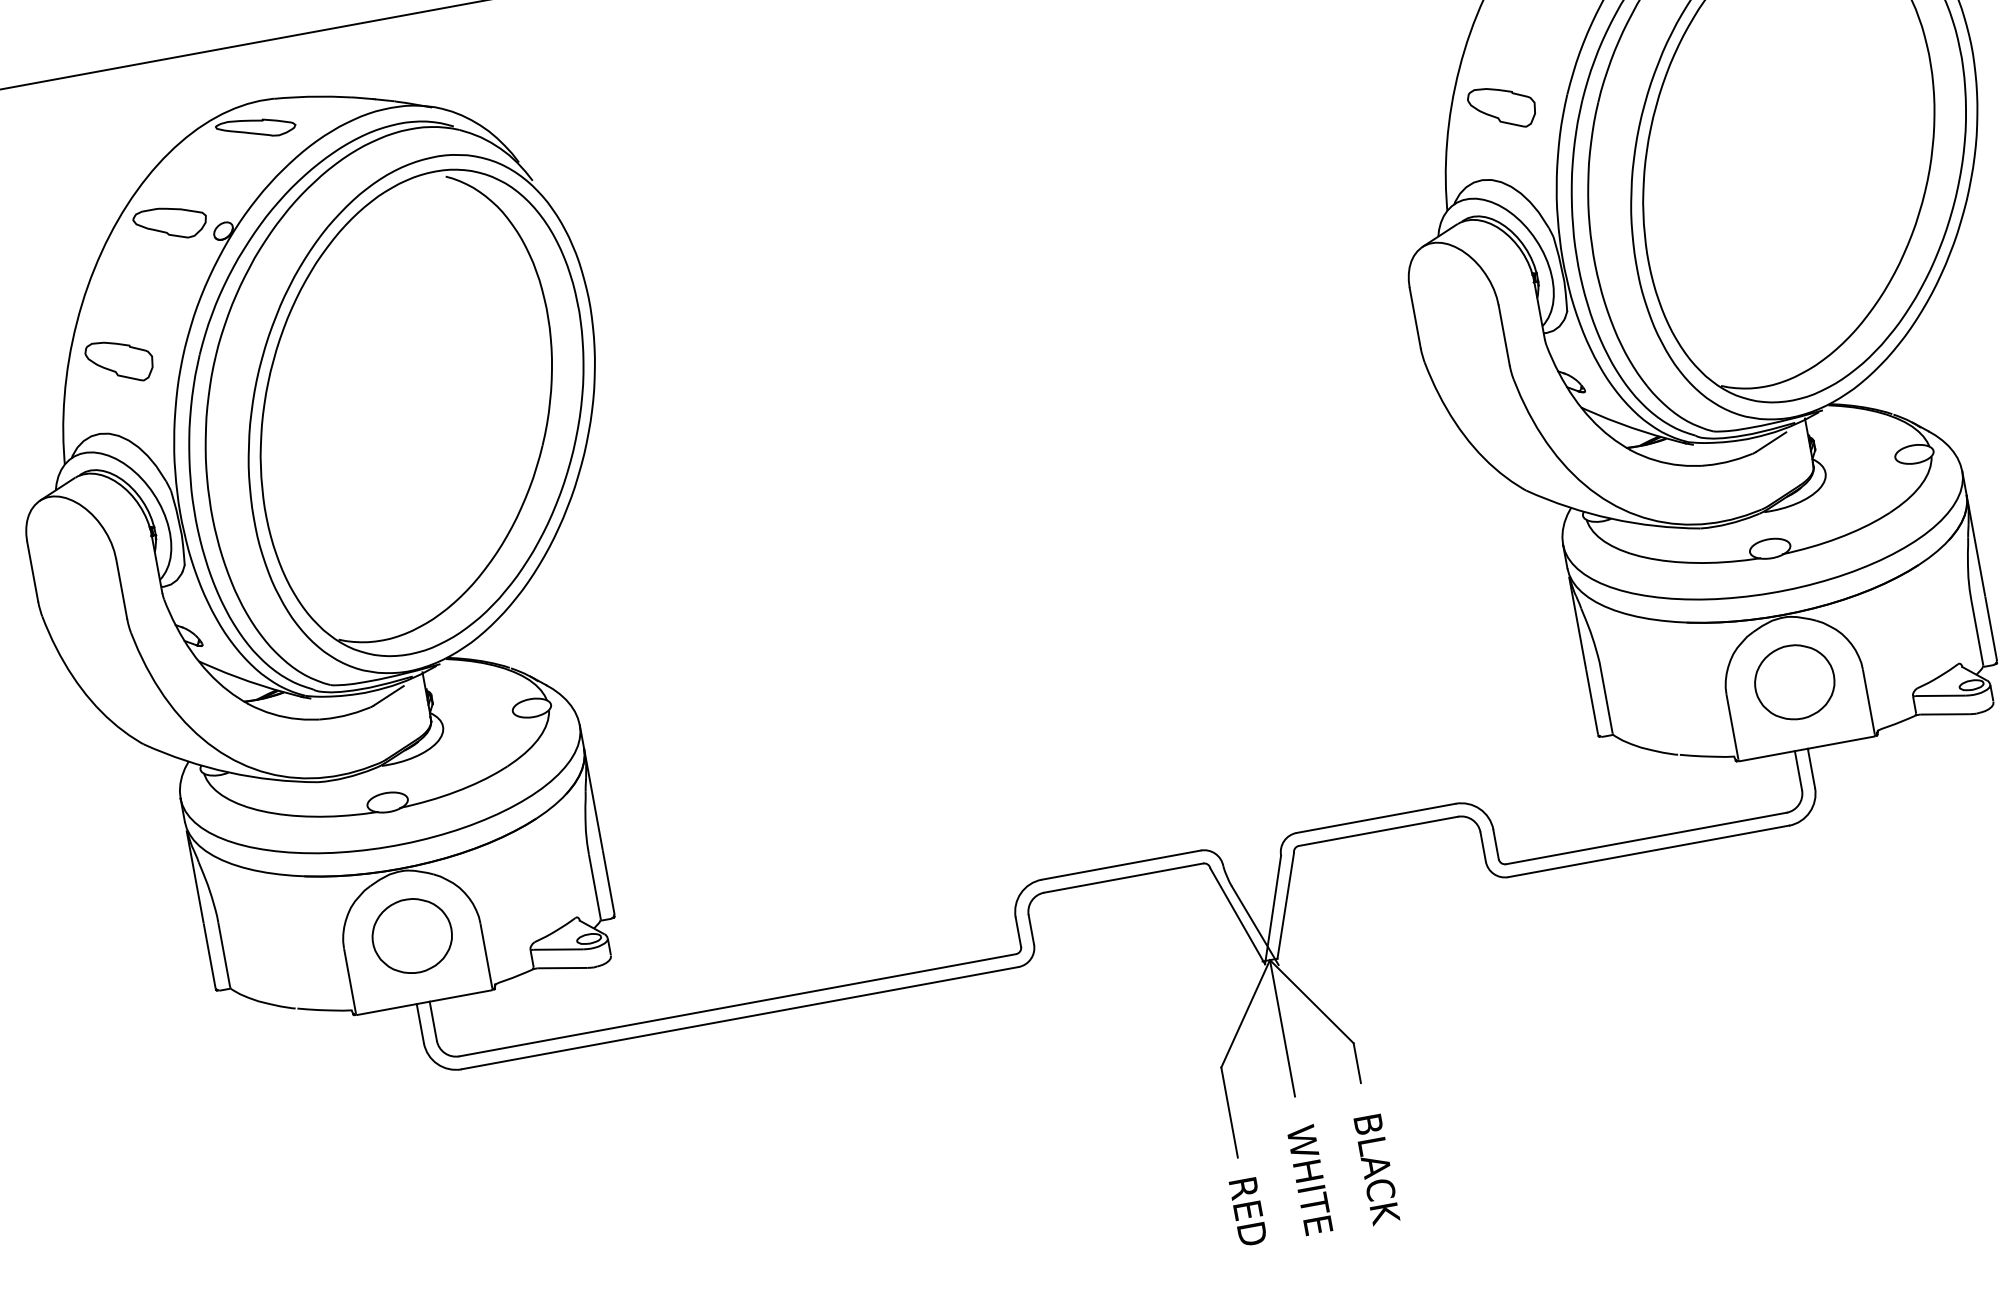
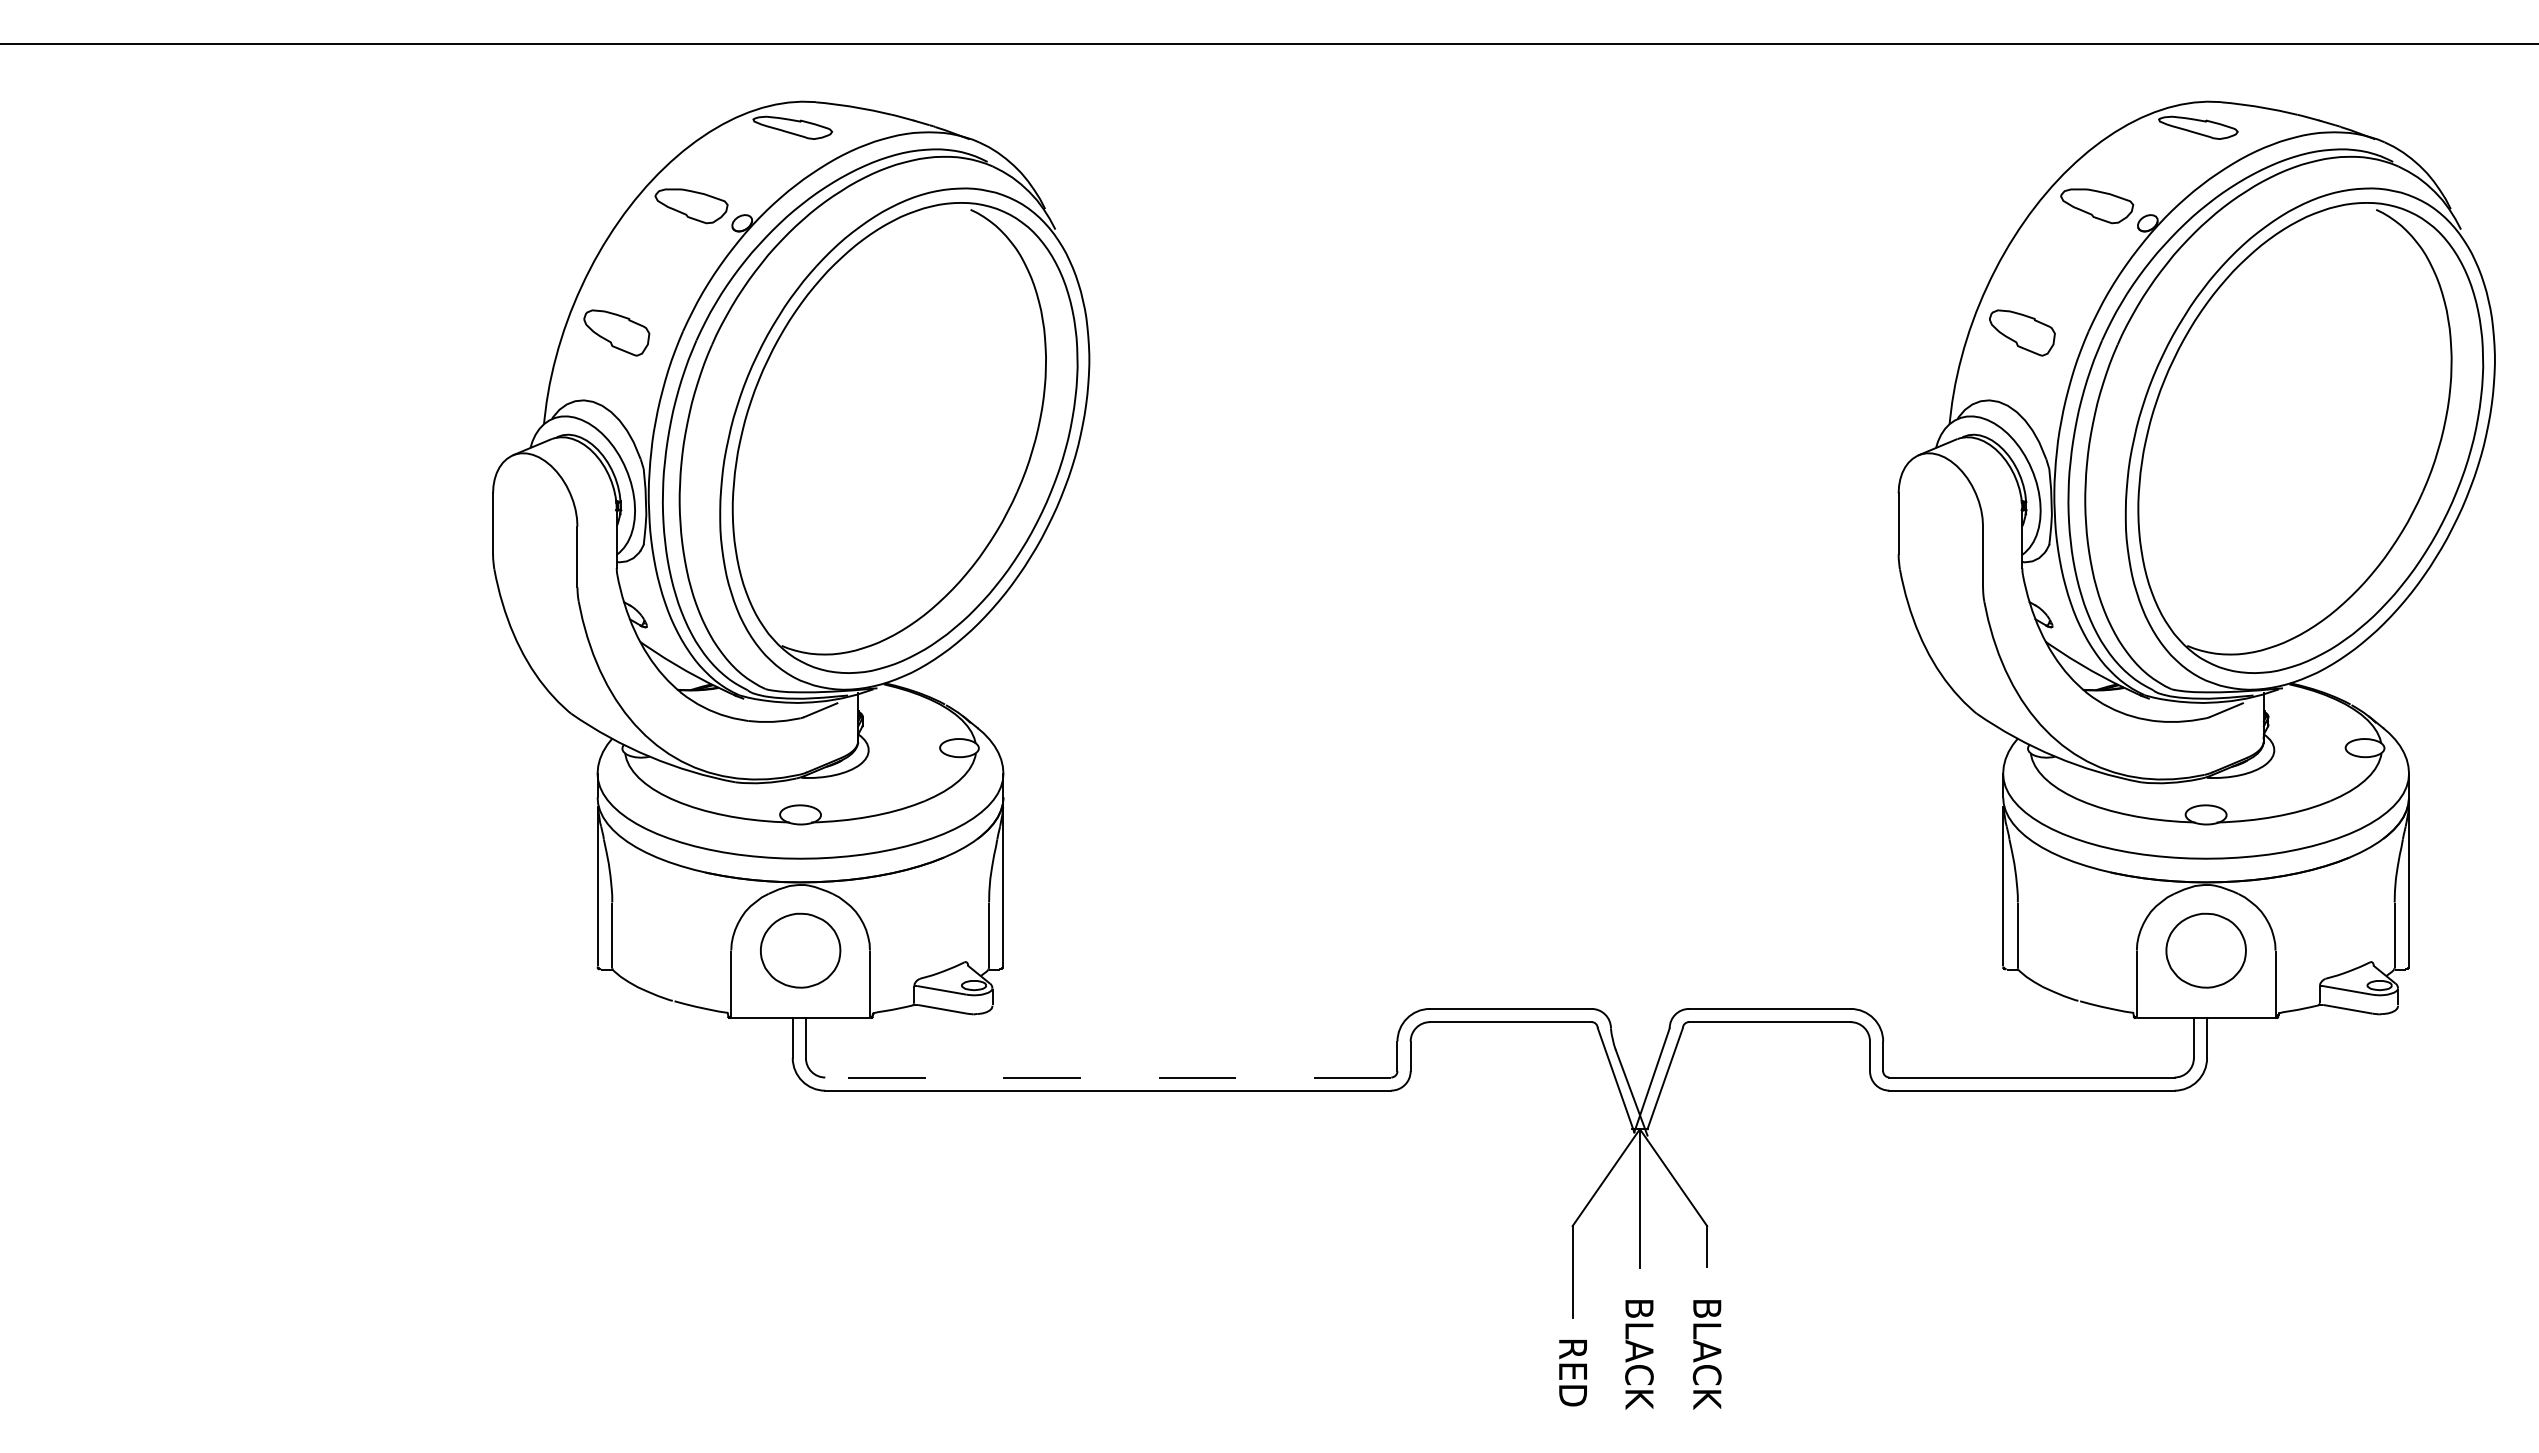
line: (737, 1005) -> (1108, 1077), solid -> dashed
text: (1310, 1180) -> (1639, 1353), WHITE -> BLACK

